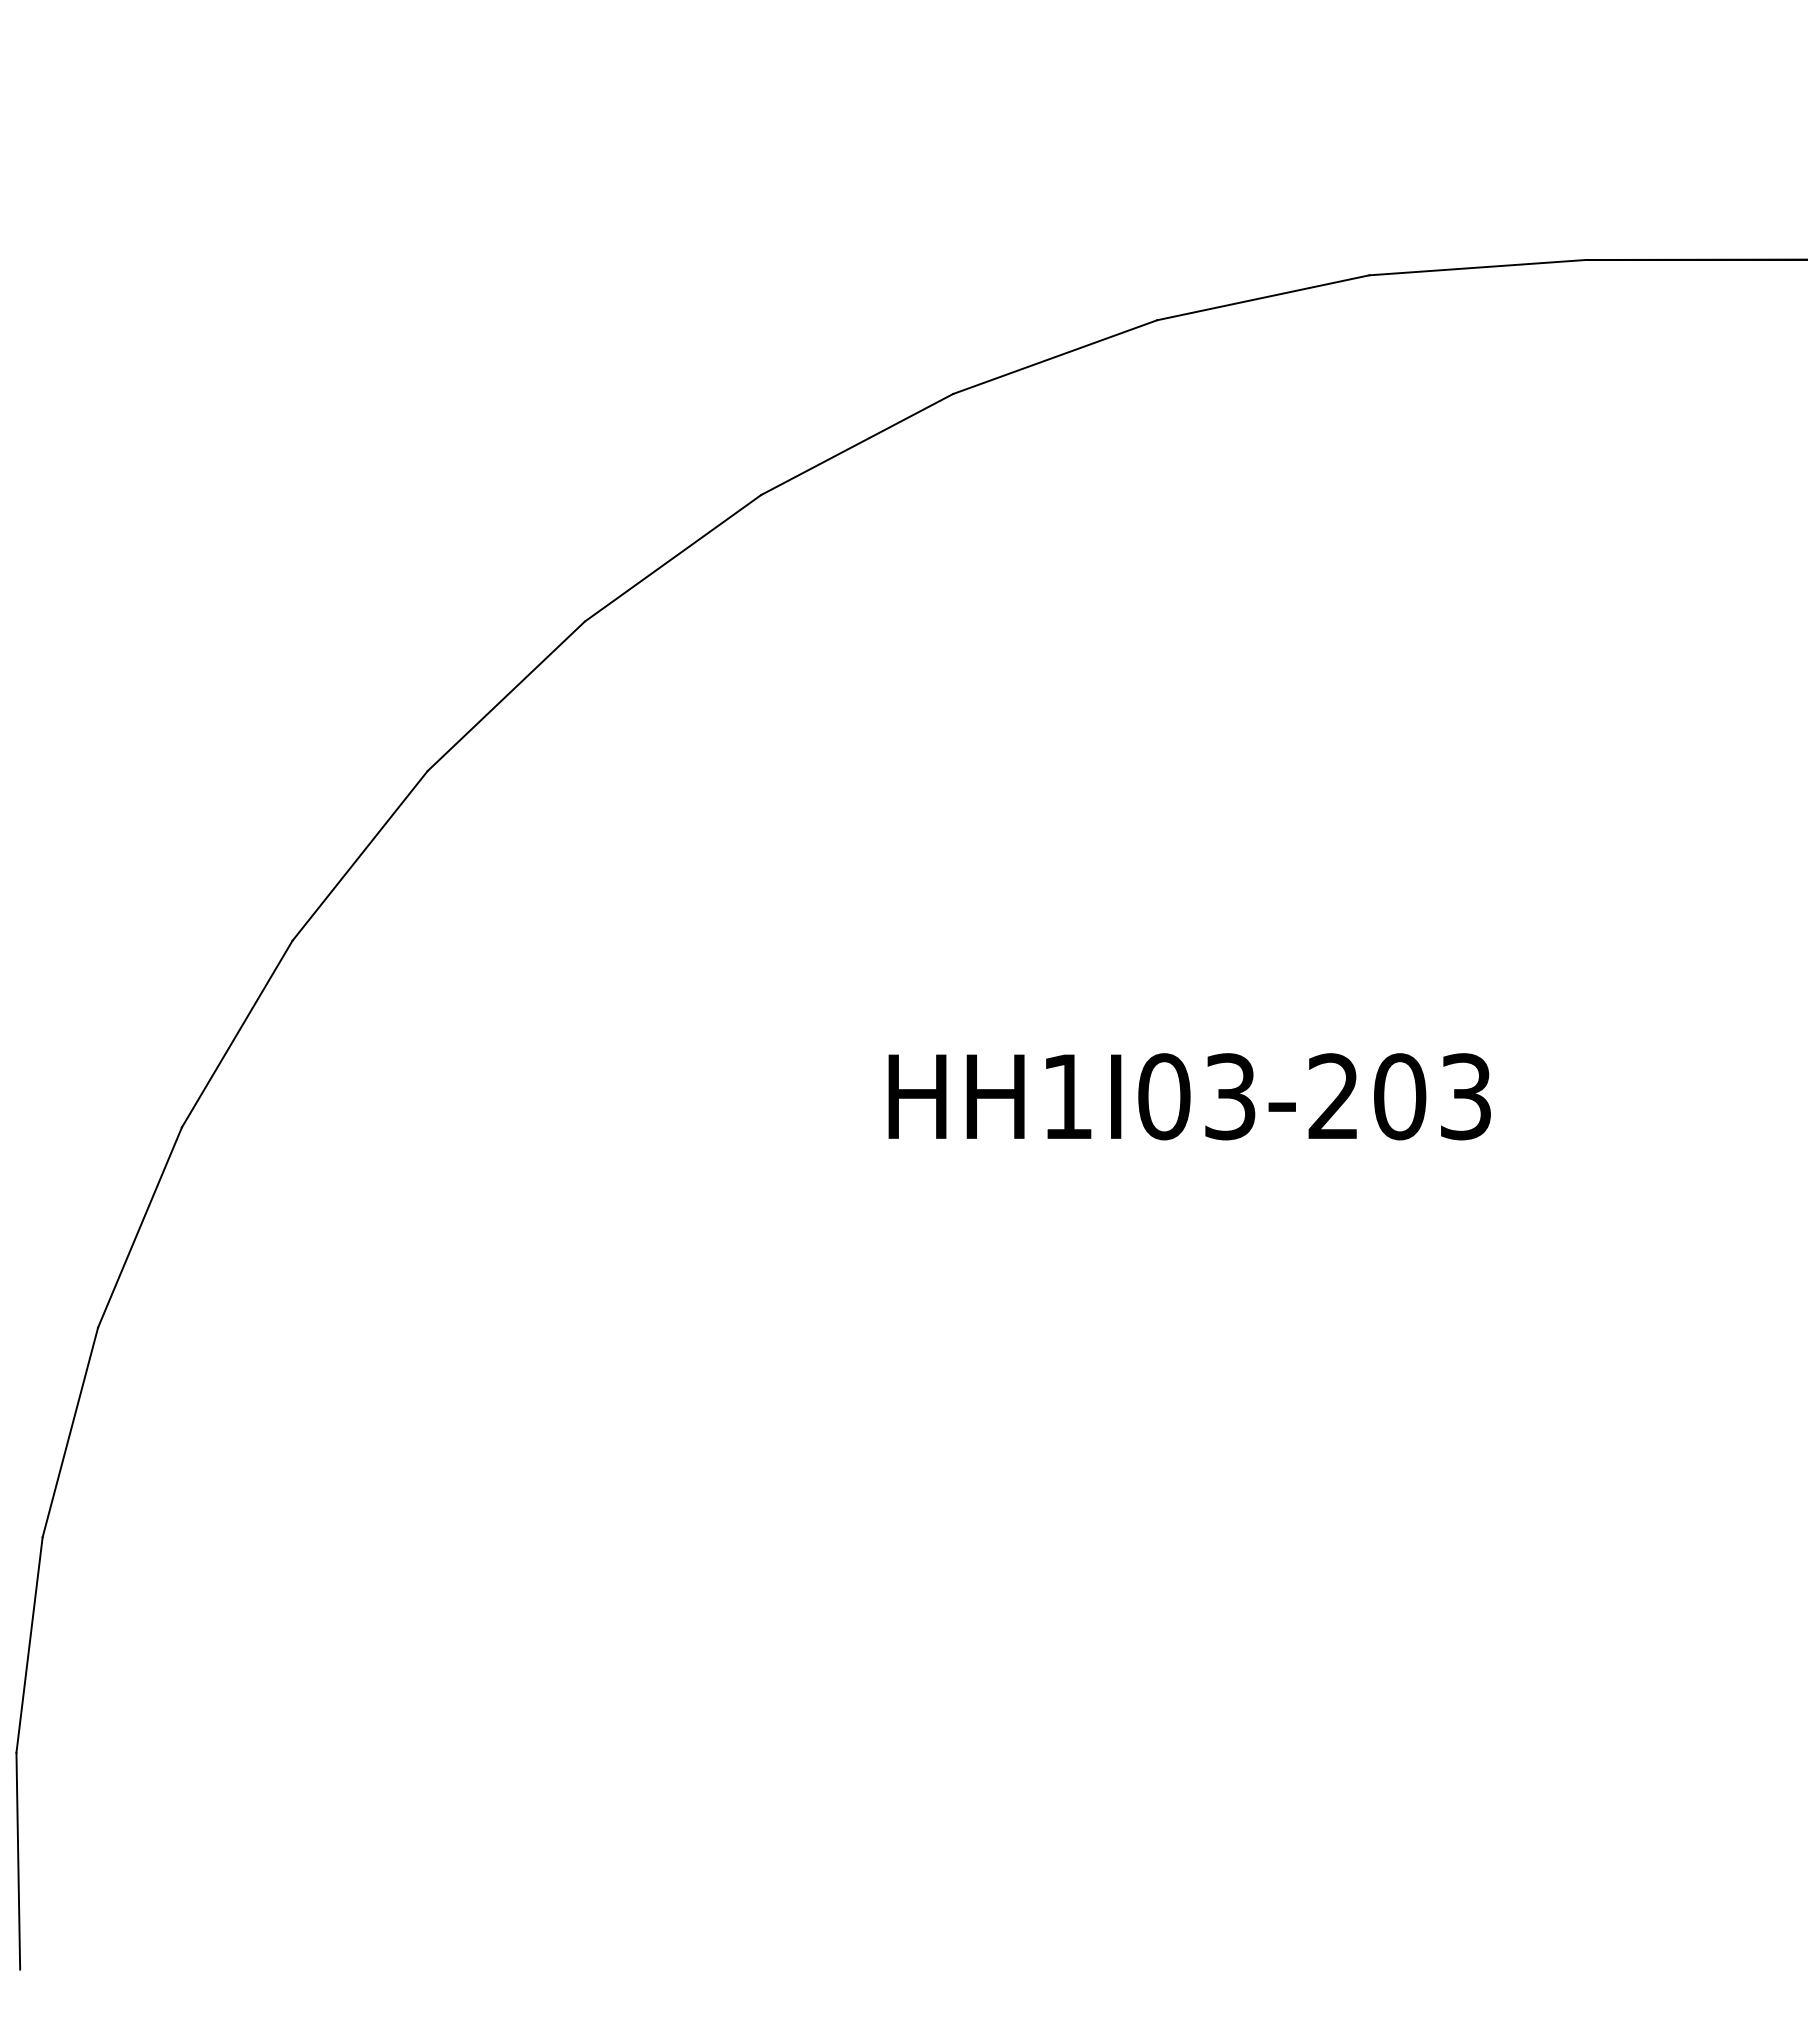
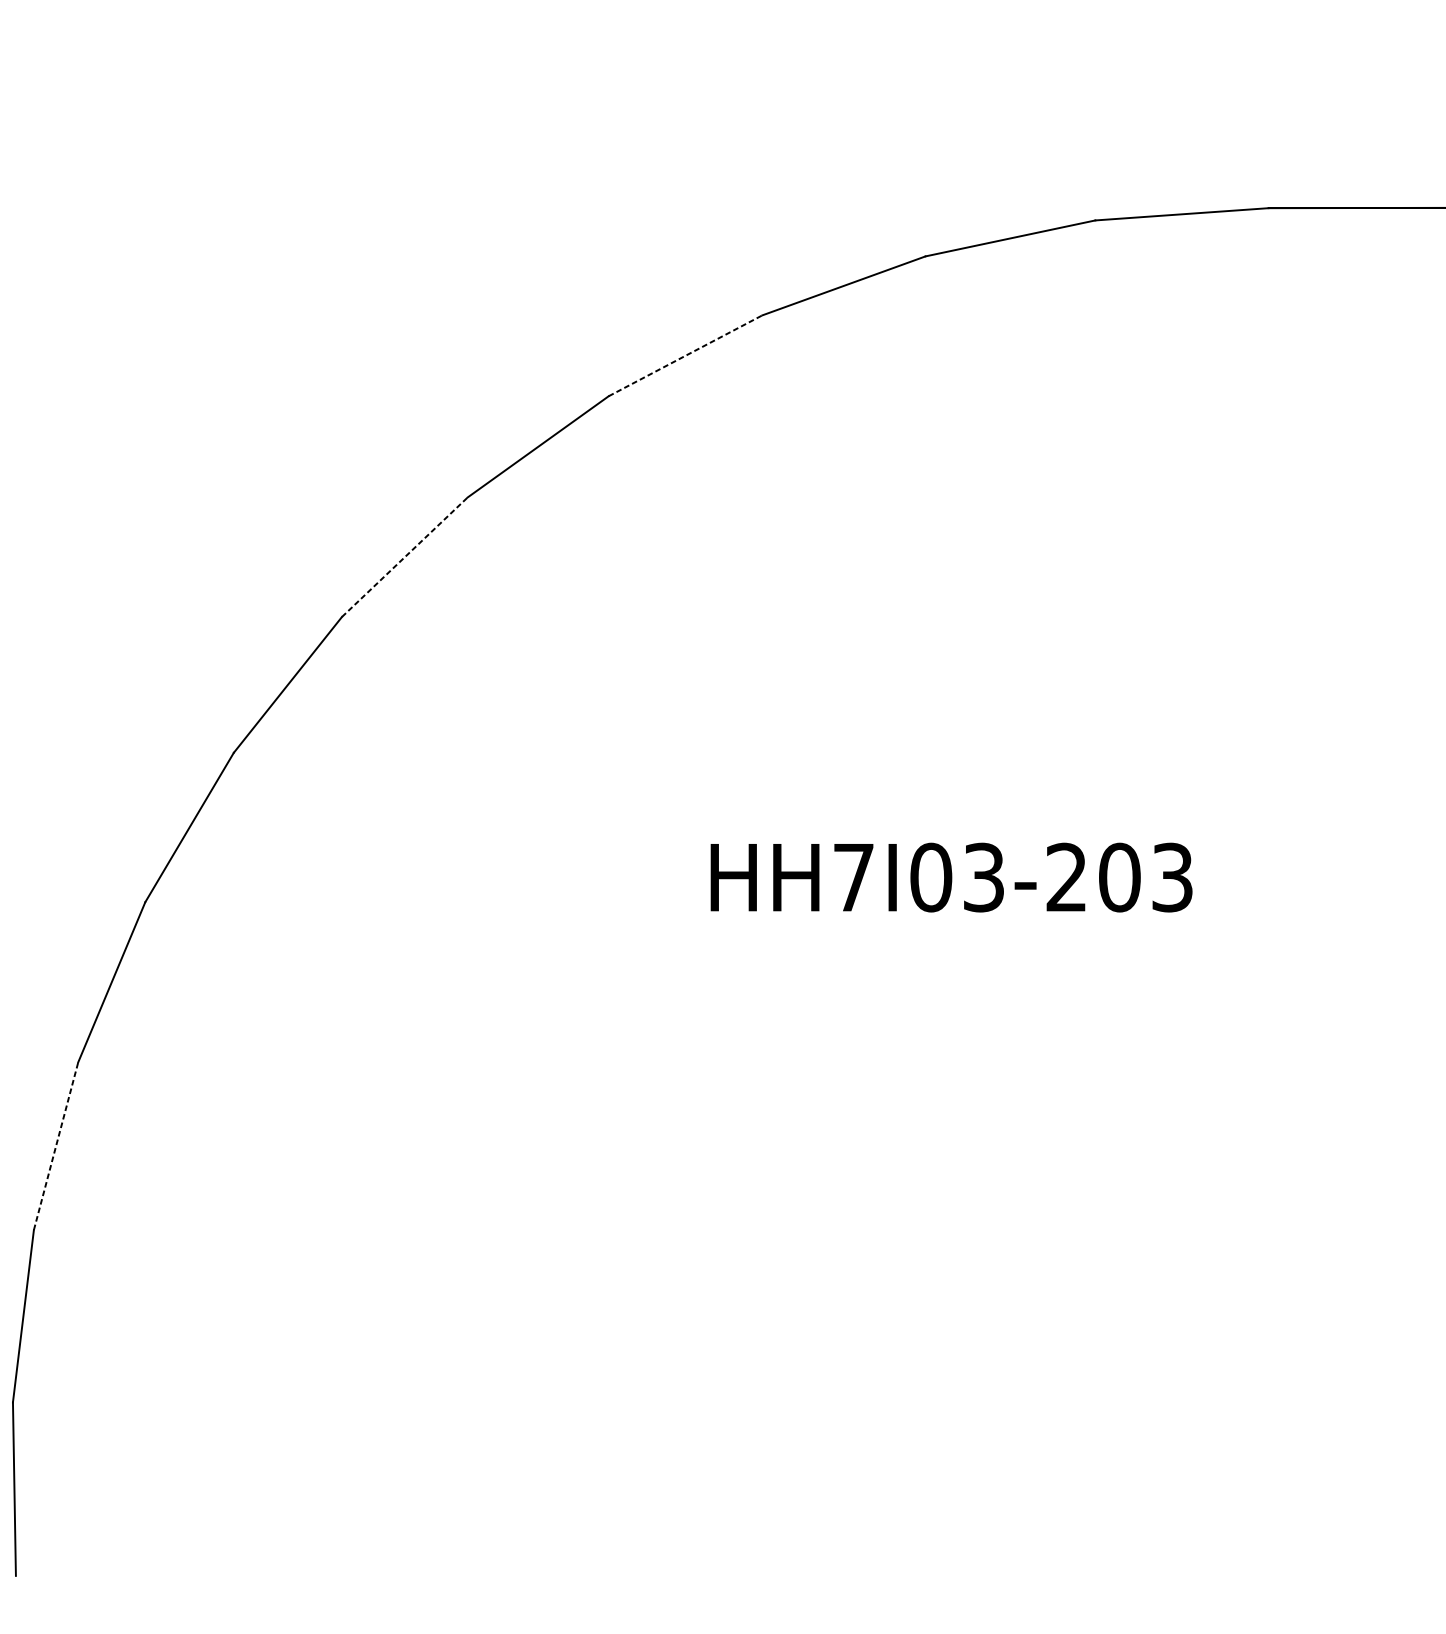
line: (857, 444) -> (685, 355), solid -> dashed
line: (506, 695) -> (405, 556), solid -> dashed
text: (1067, 1096) -> (853, 877), HH1I03-203 -> HH7I03-203
line: (70, 1432) -> (56, 1146), solid -> dashed

